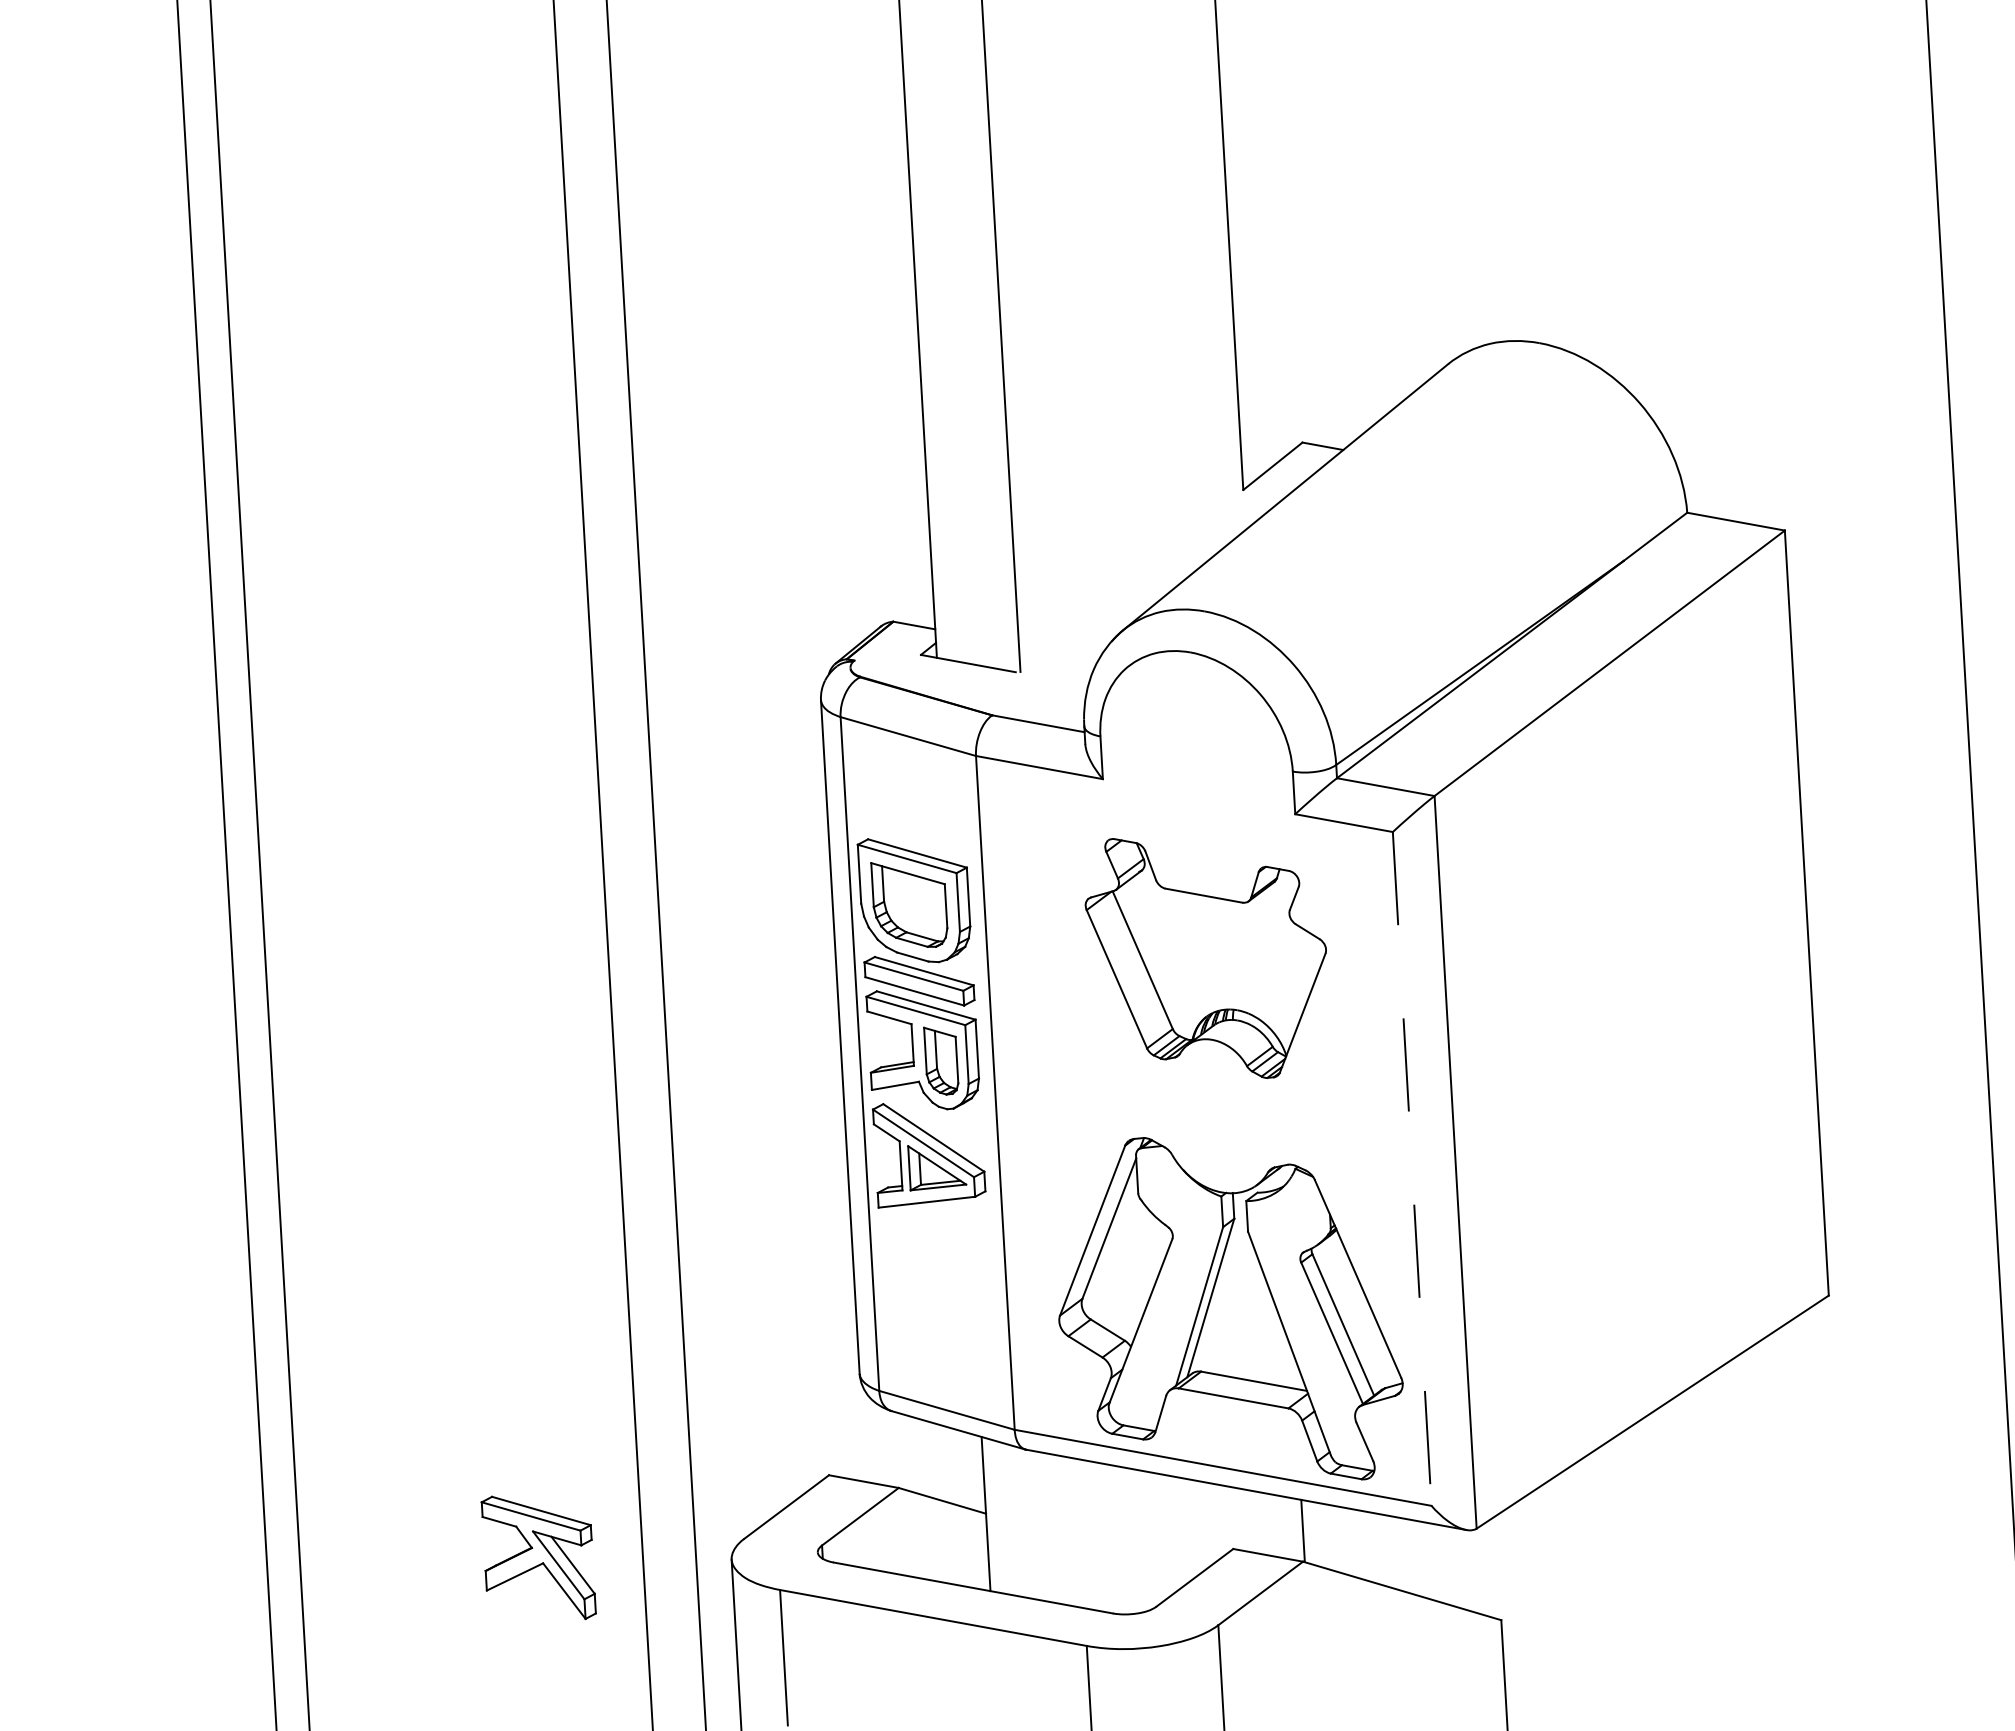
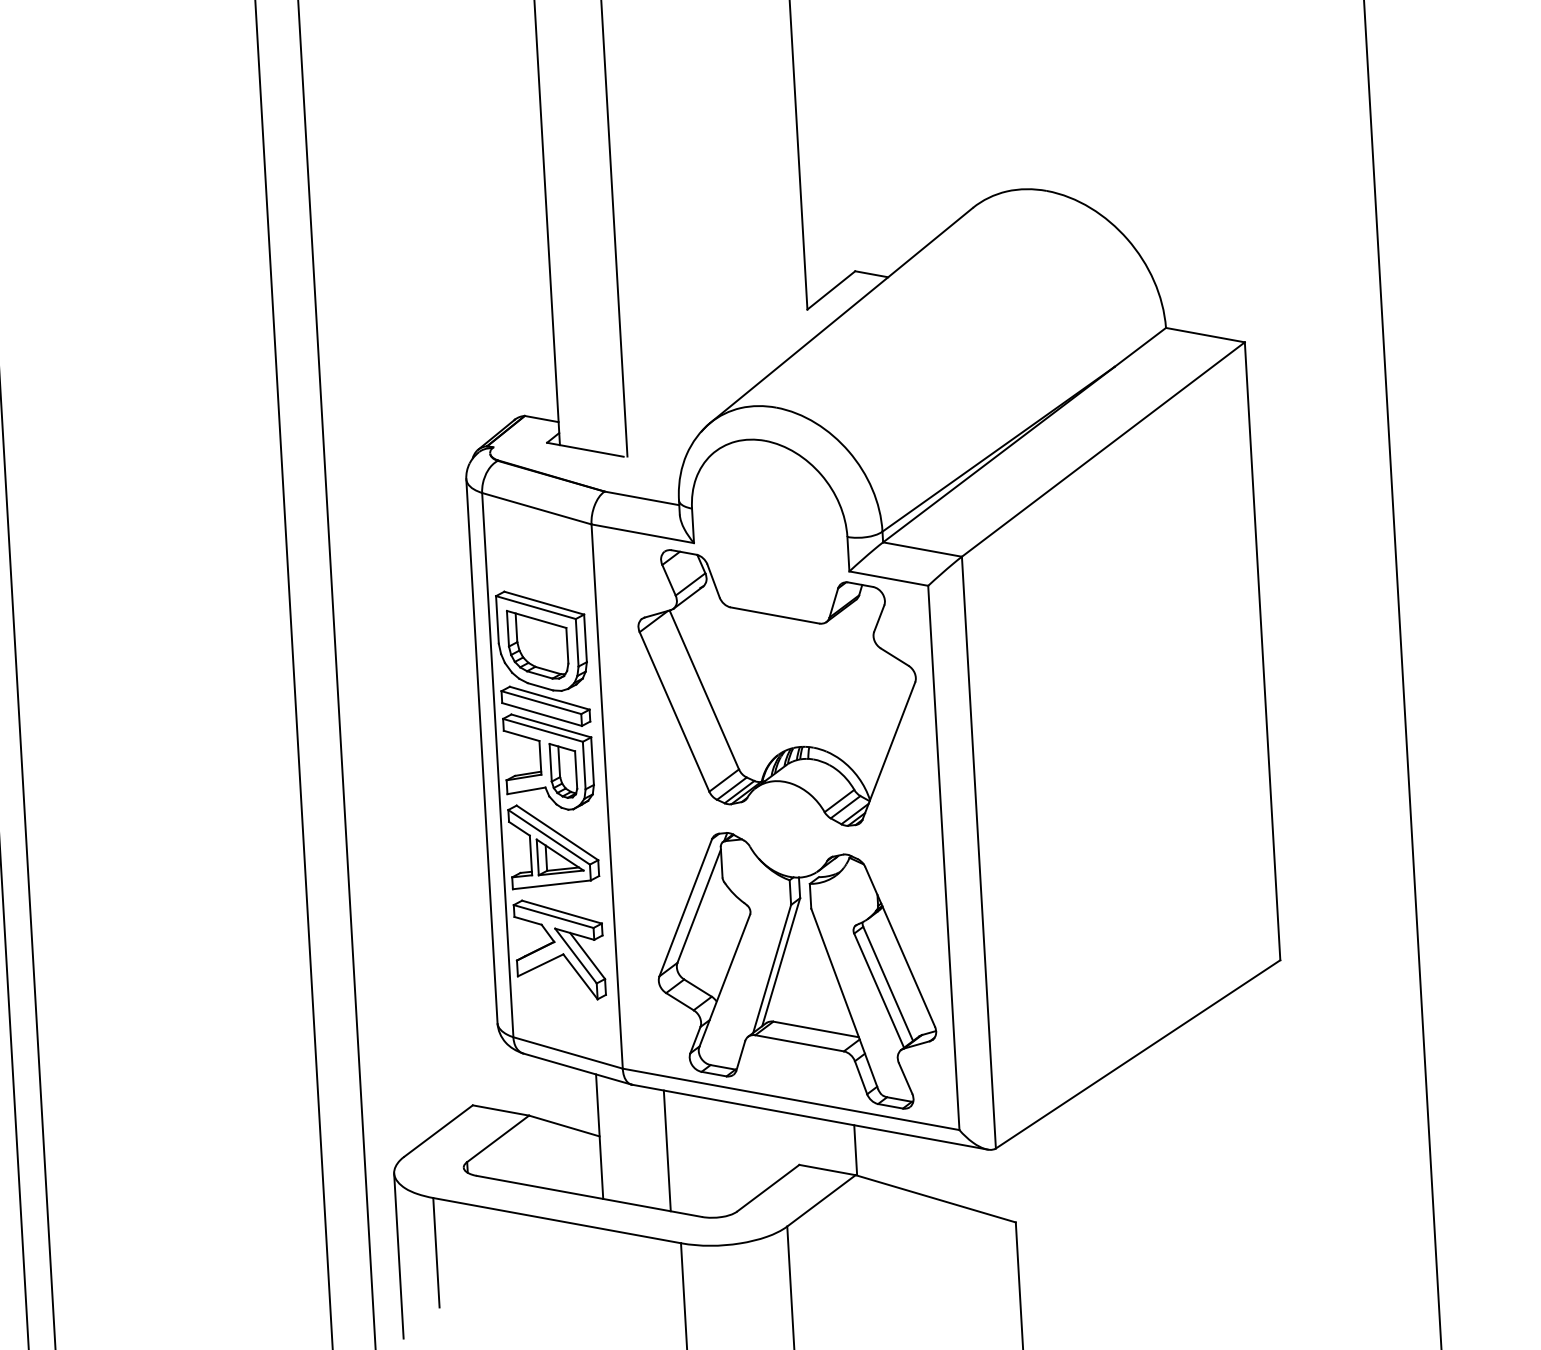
part: (1205, 958) -> (776, 687), size x1.43
line: (1412, 1169) -> (944, 858), dashed -> solid
line: (1069, 1531) -> (667, 1150), added
part: (538, 1557) -> (559, 949), moved

